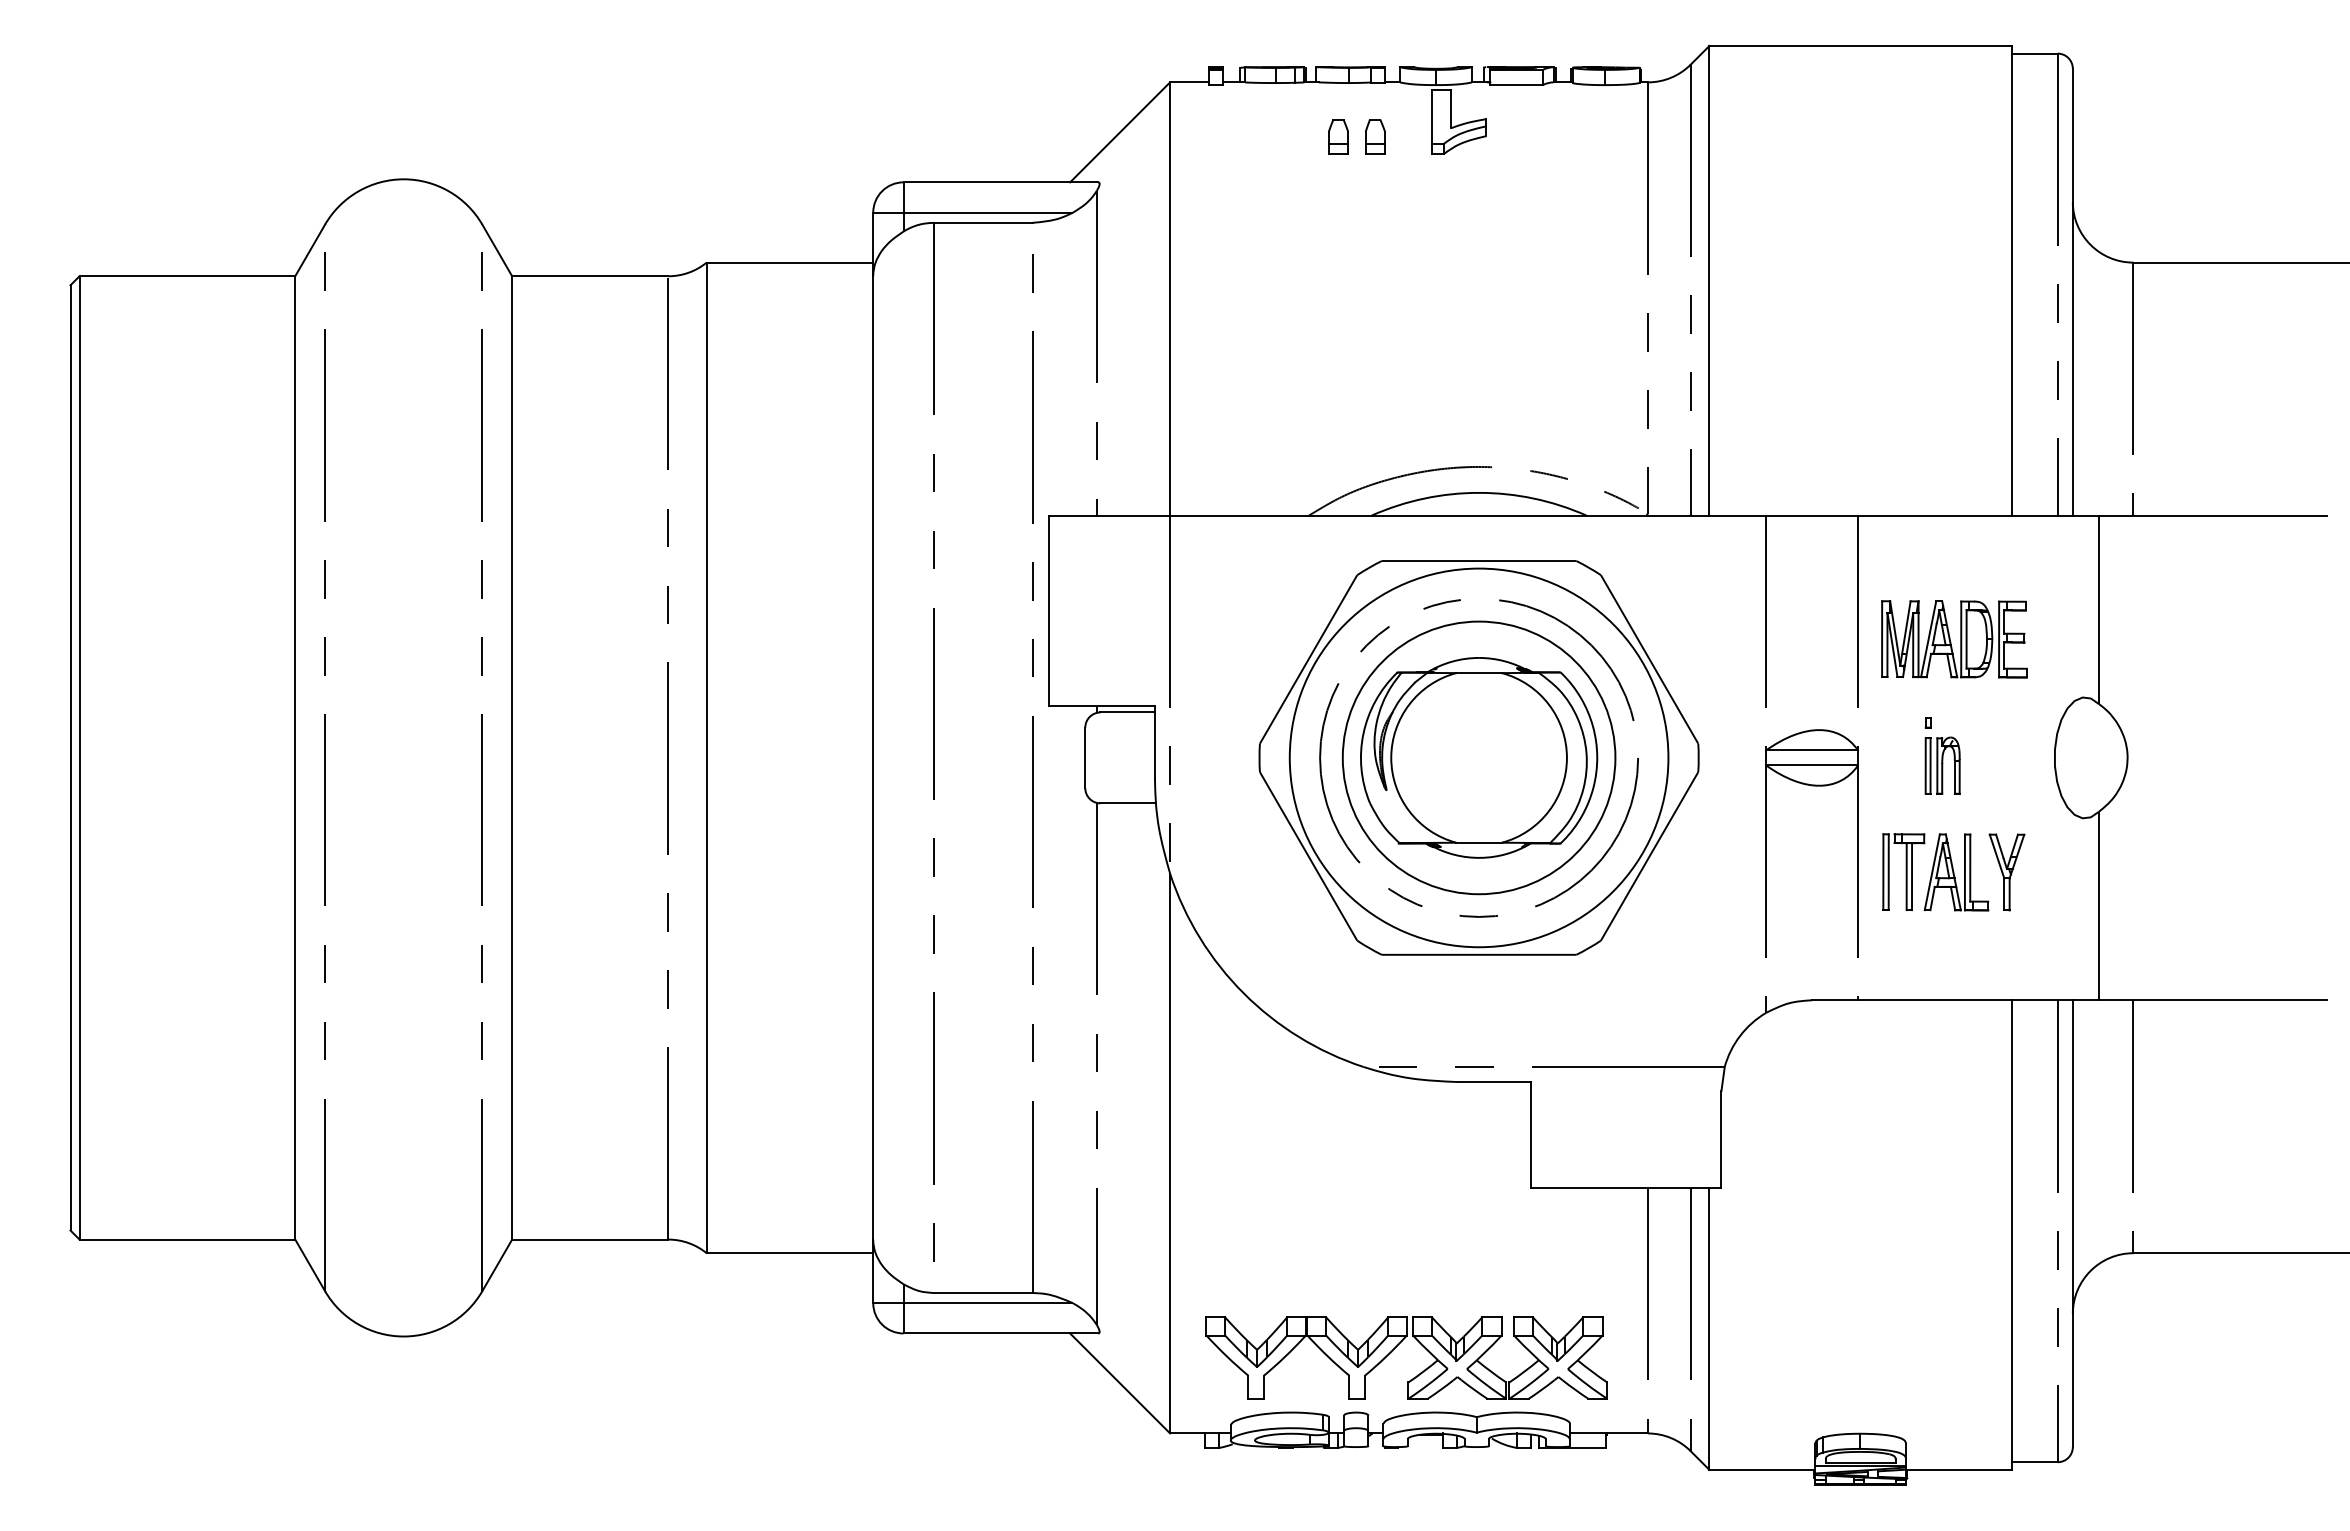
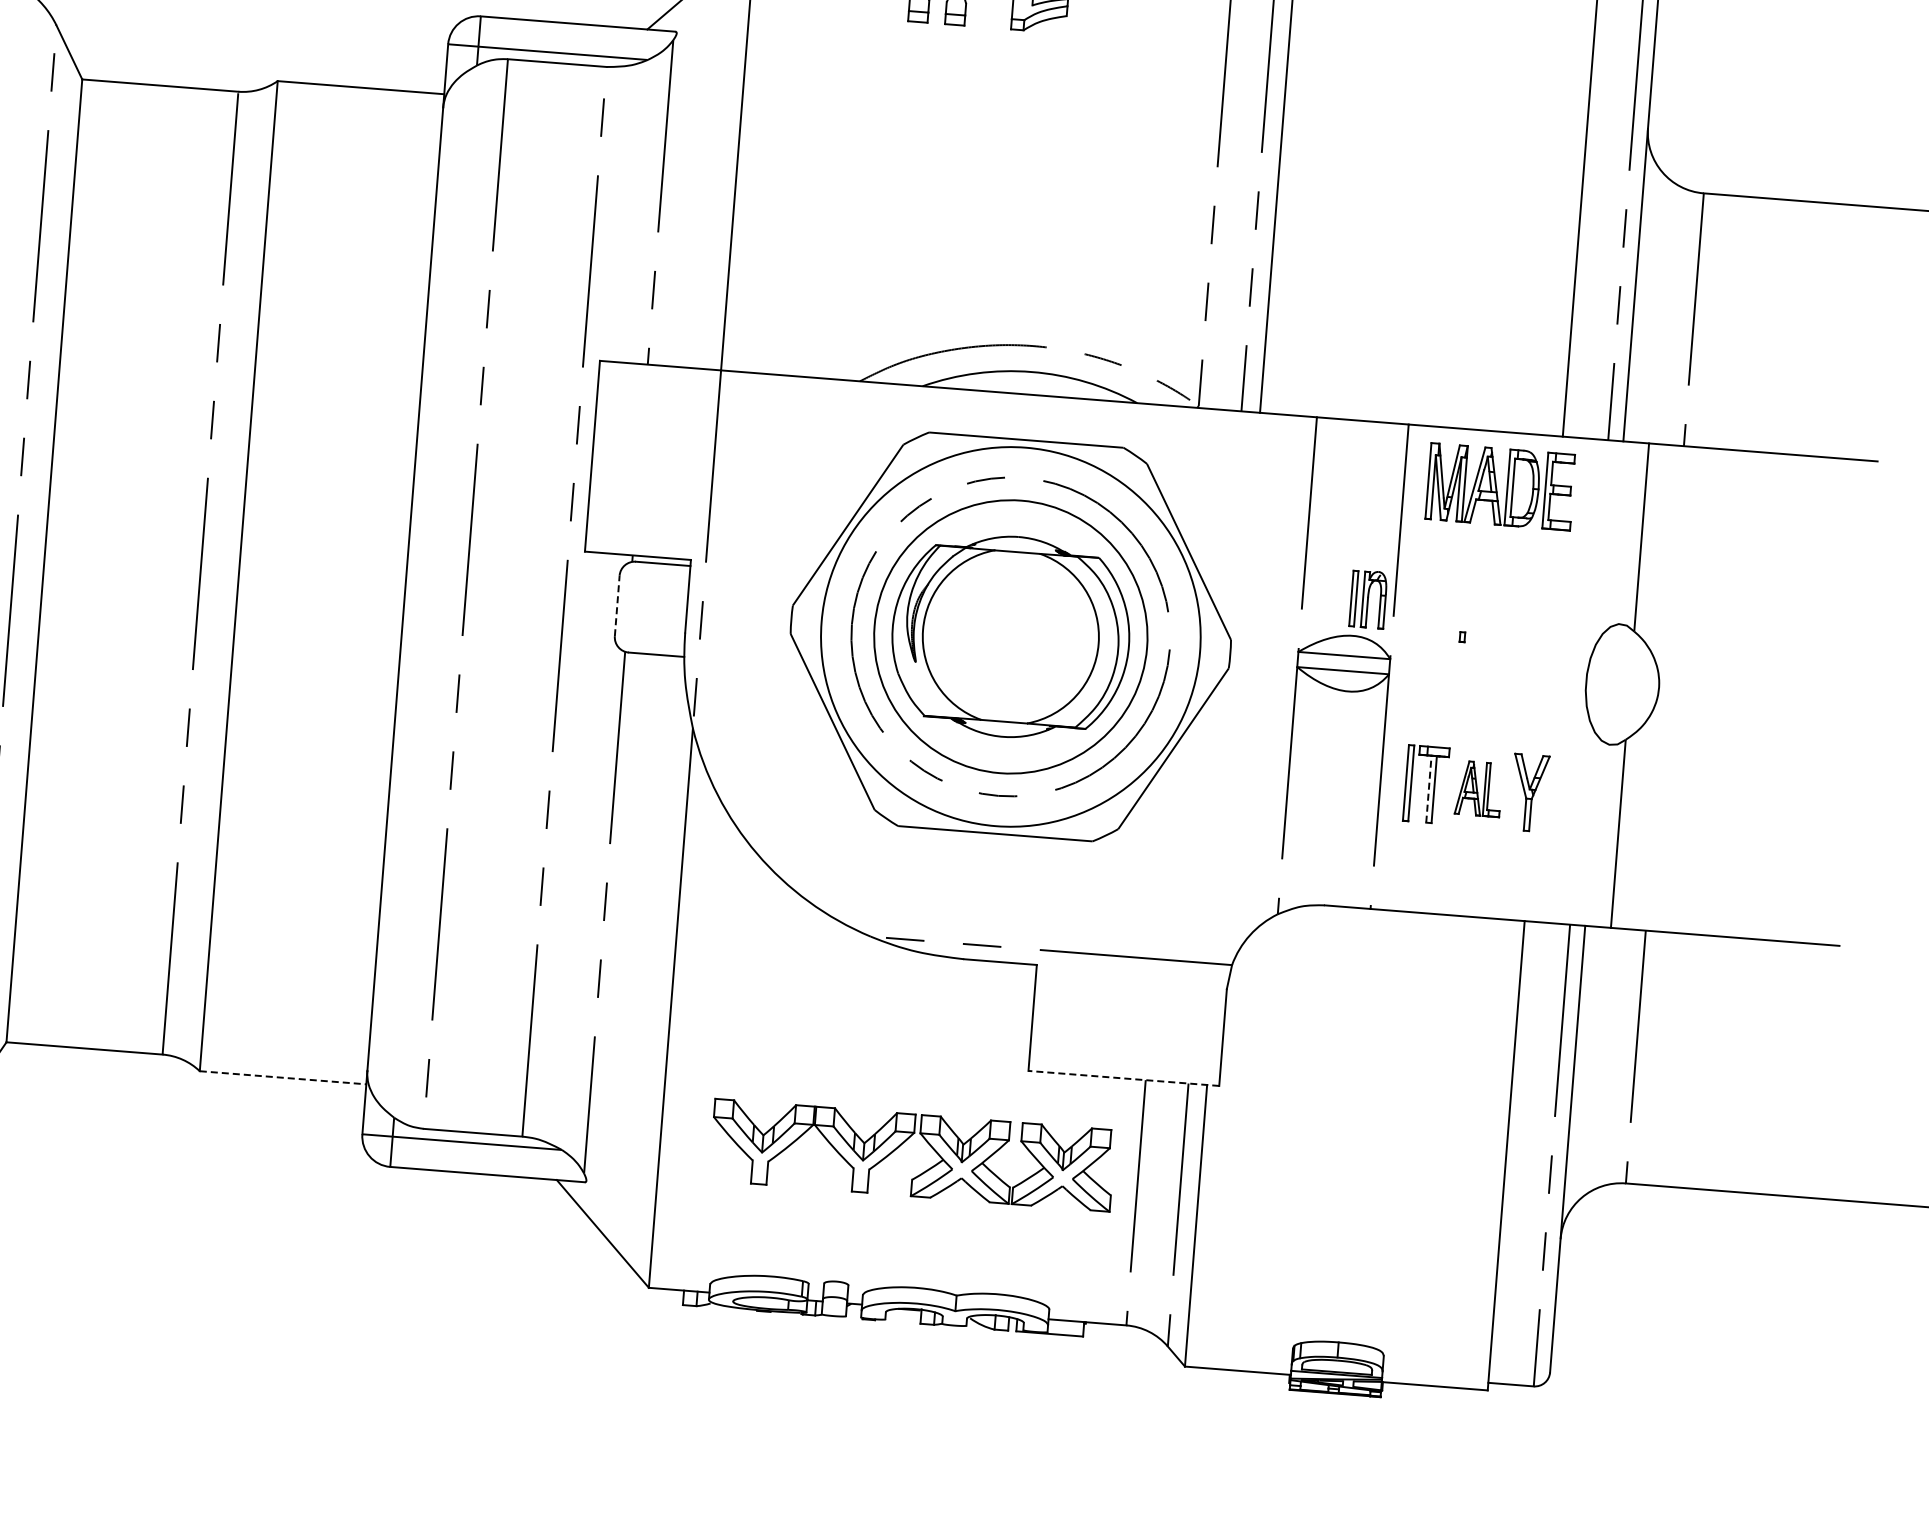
part: (1954, 639) -> (1500, 487), moved
line: (1085, 757) -> (617, 605), solid -> dashed
part: (1942, 765) -> (1368, 599), moved
part: (1956, 872) -> (1479, 789), size x0.7
line: (1906, 876) -> (1428, 789), solid -> dashed
line: (1625, 1188) -> (1123, 1078), solid -> dashed
line: (790, 1253) -> (283, 1078), solid -> dashed
part: (1396, 1347) -> (902, 1143), moved

